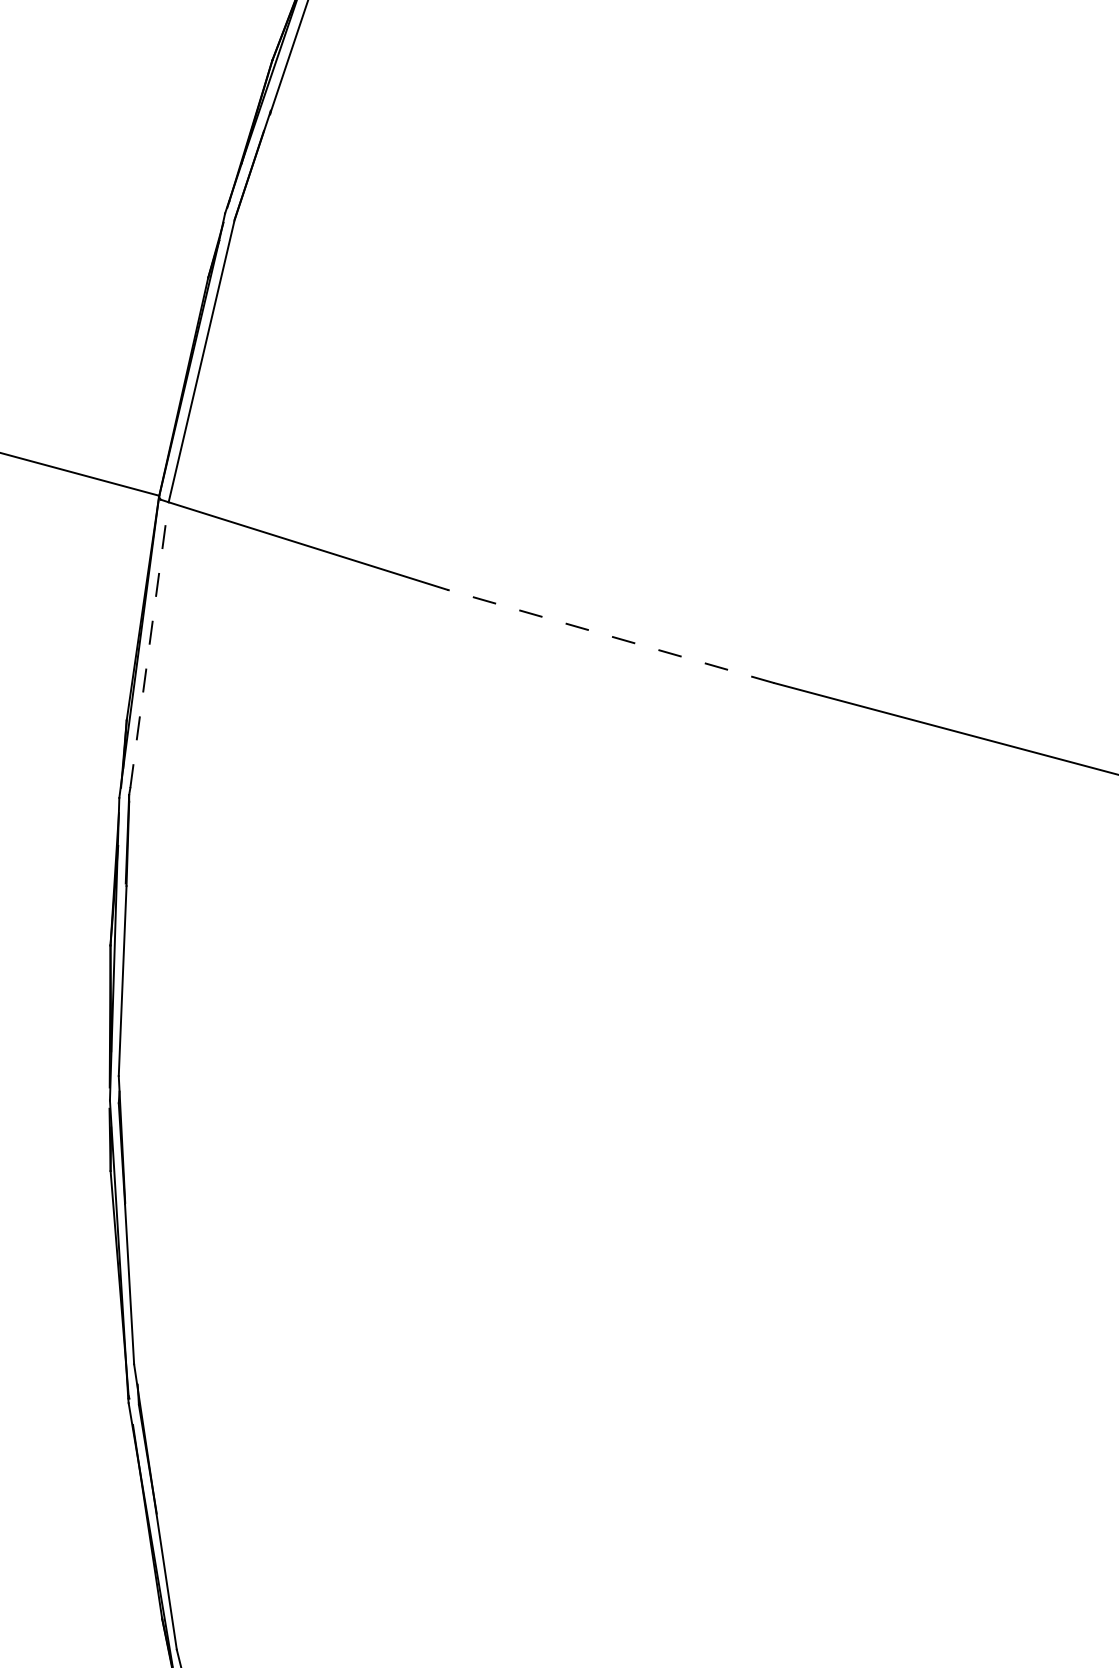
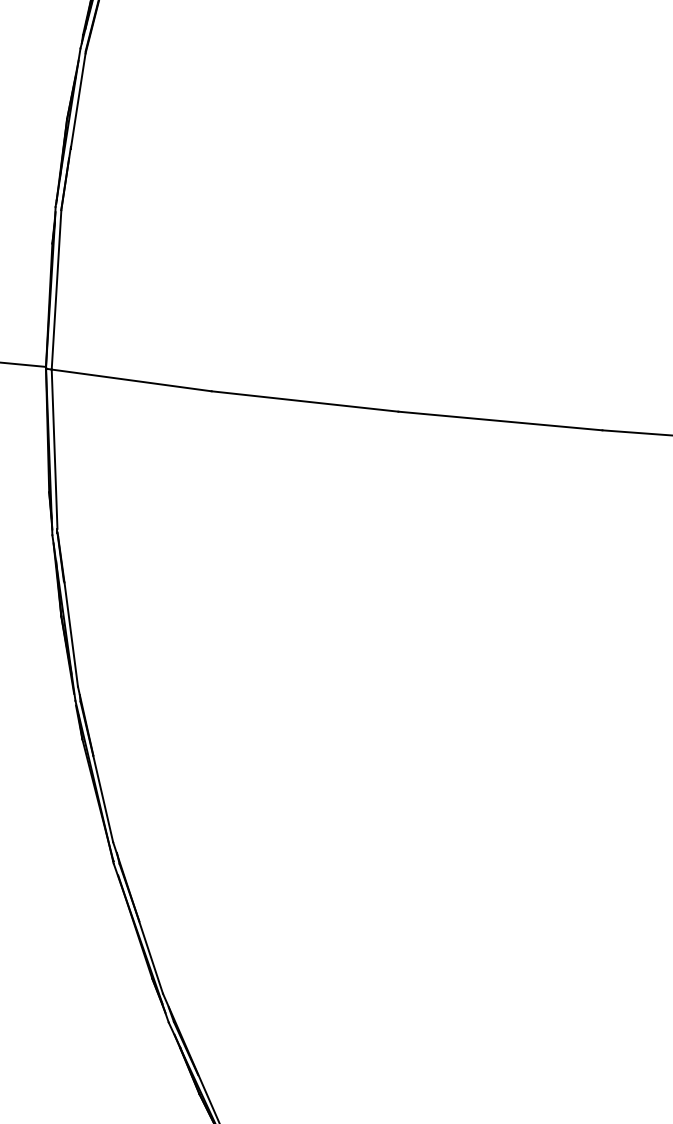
line: (611, 636) -> (305, 401), dashed -> solid
line: (149, 645) -> (54, 449), dashed -> solid

